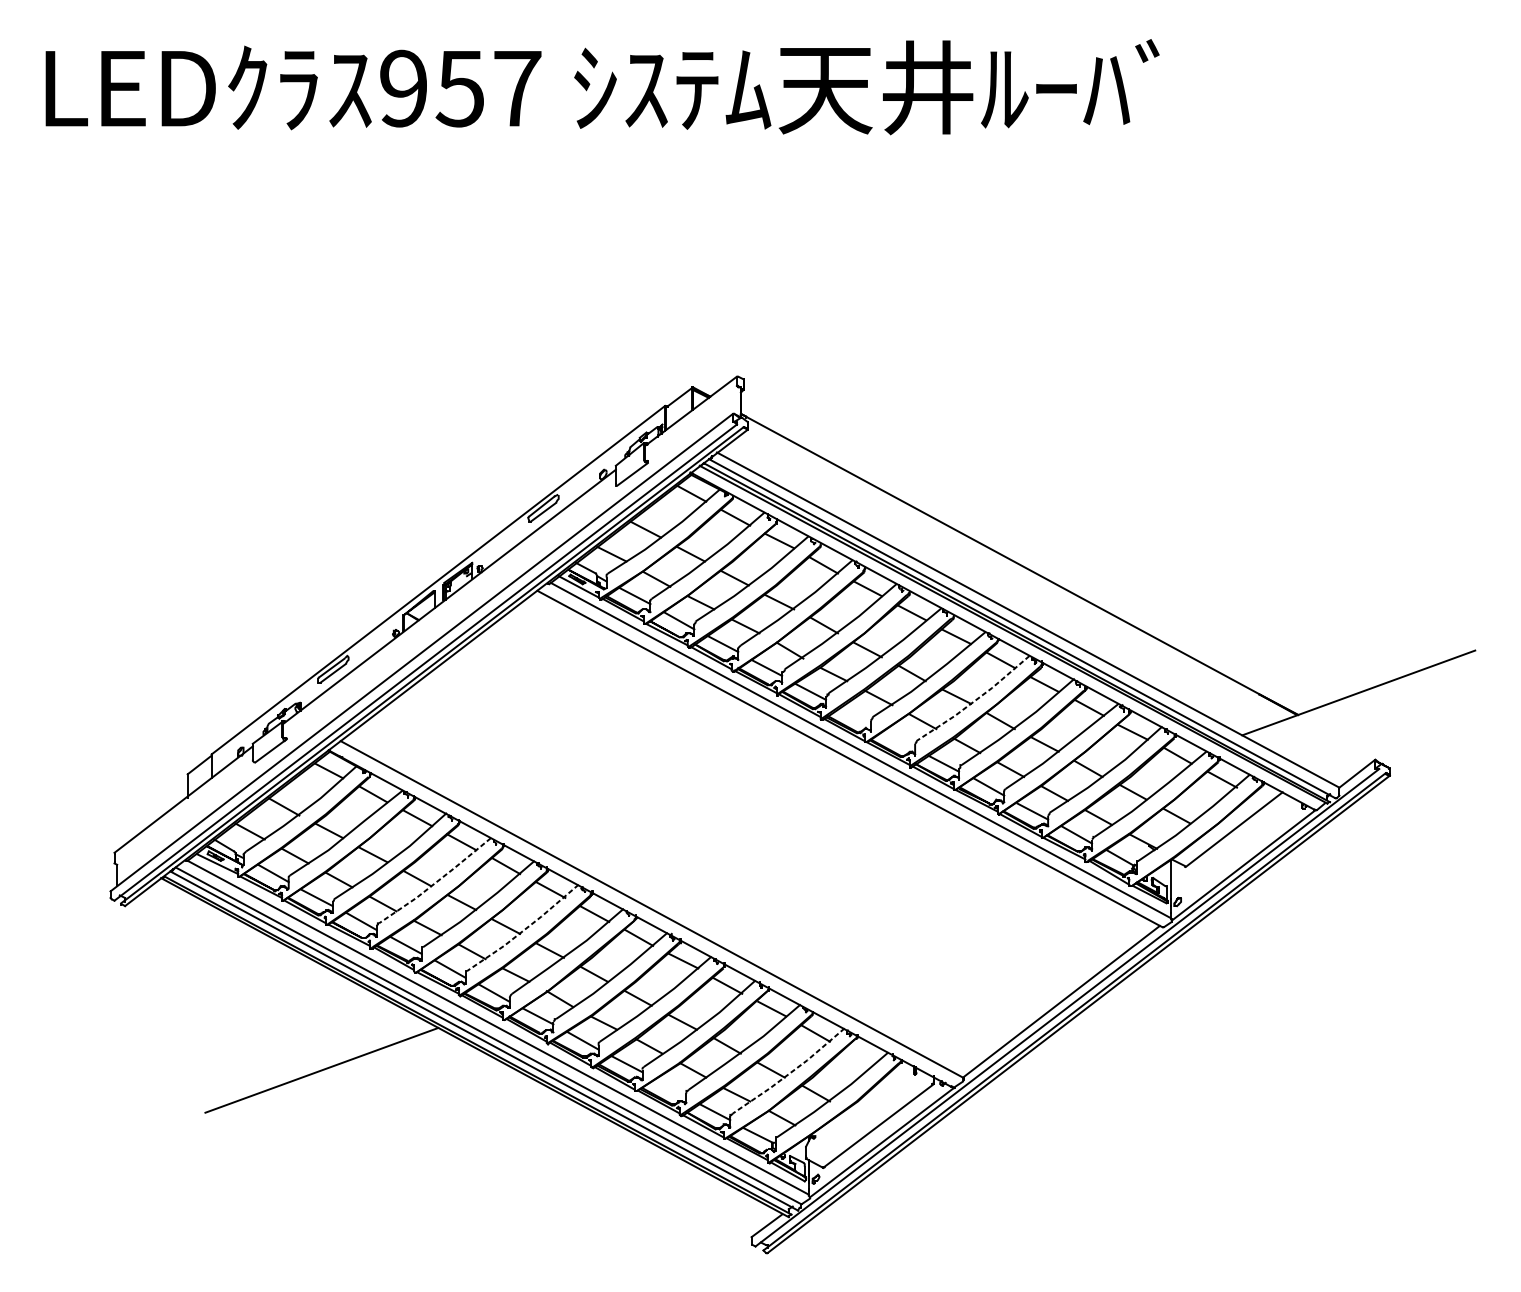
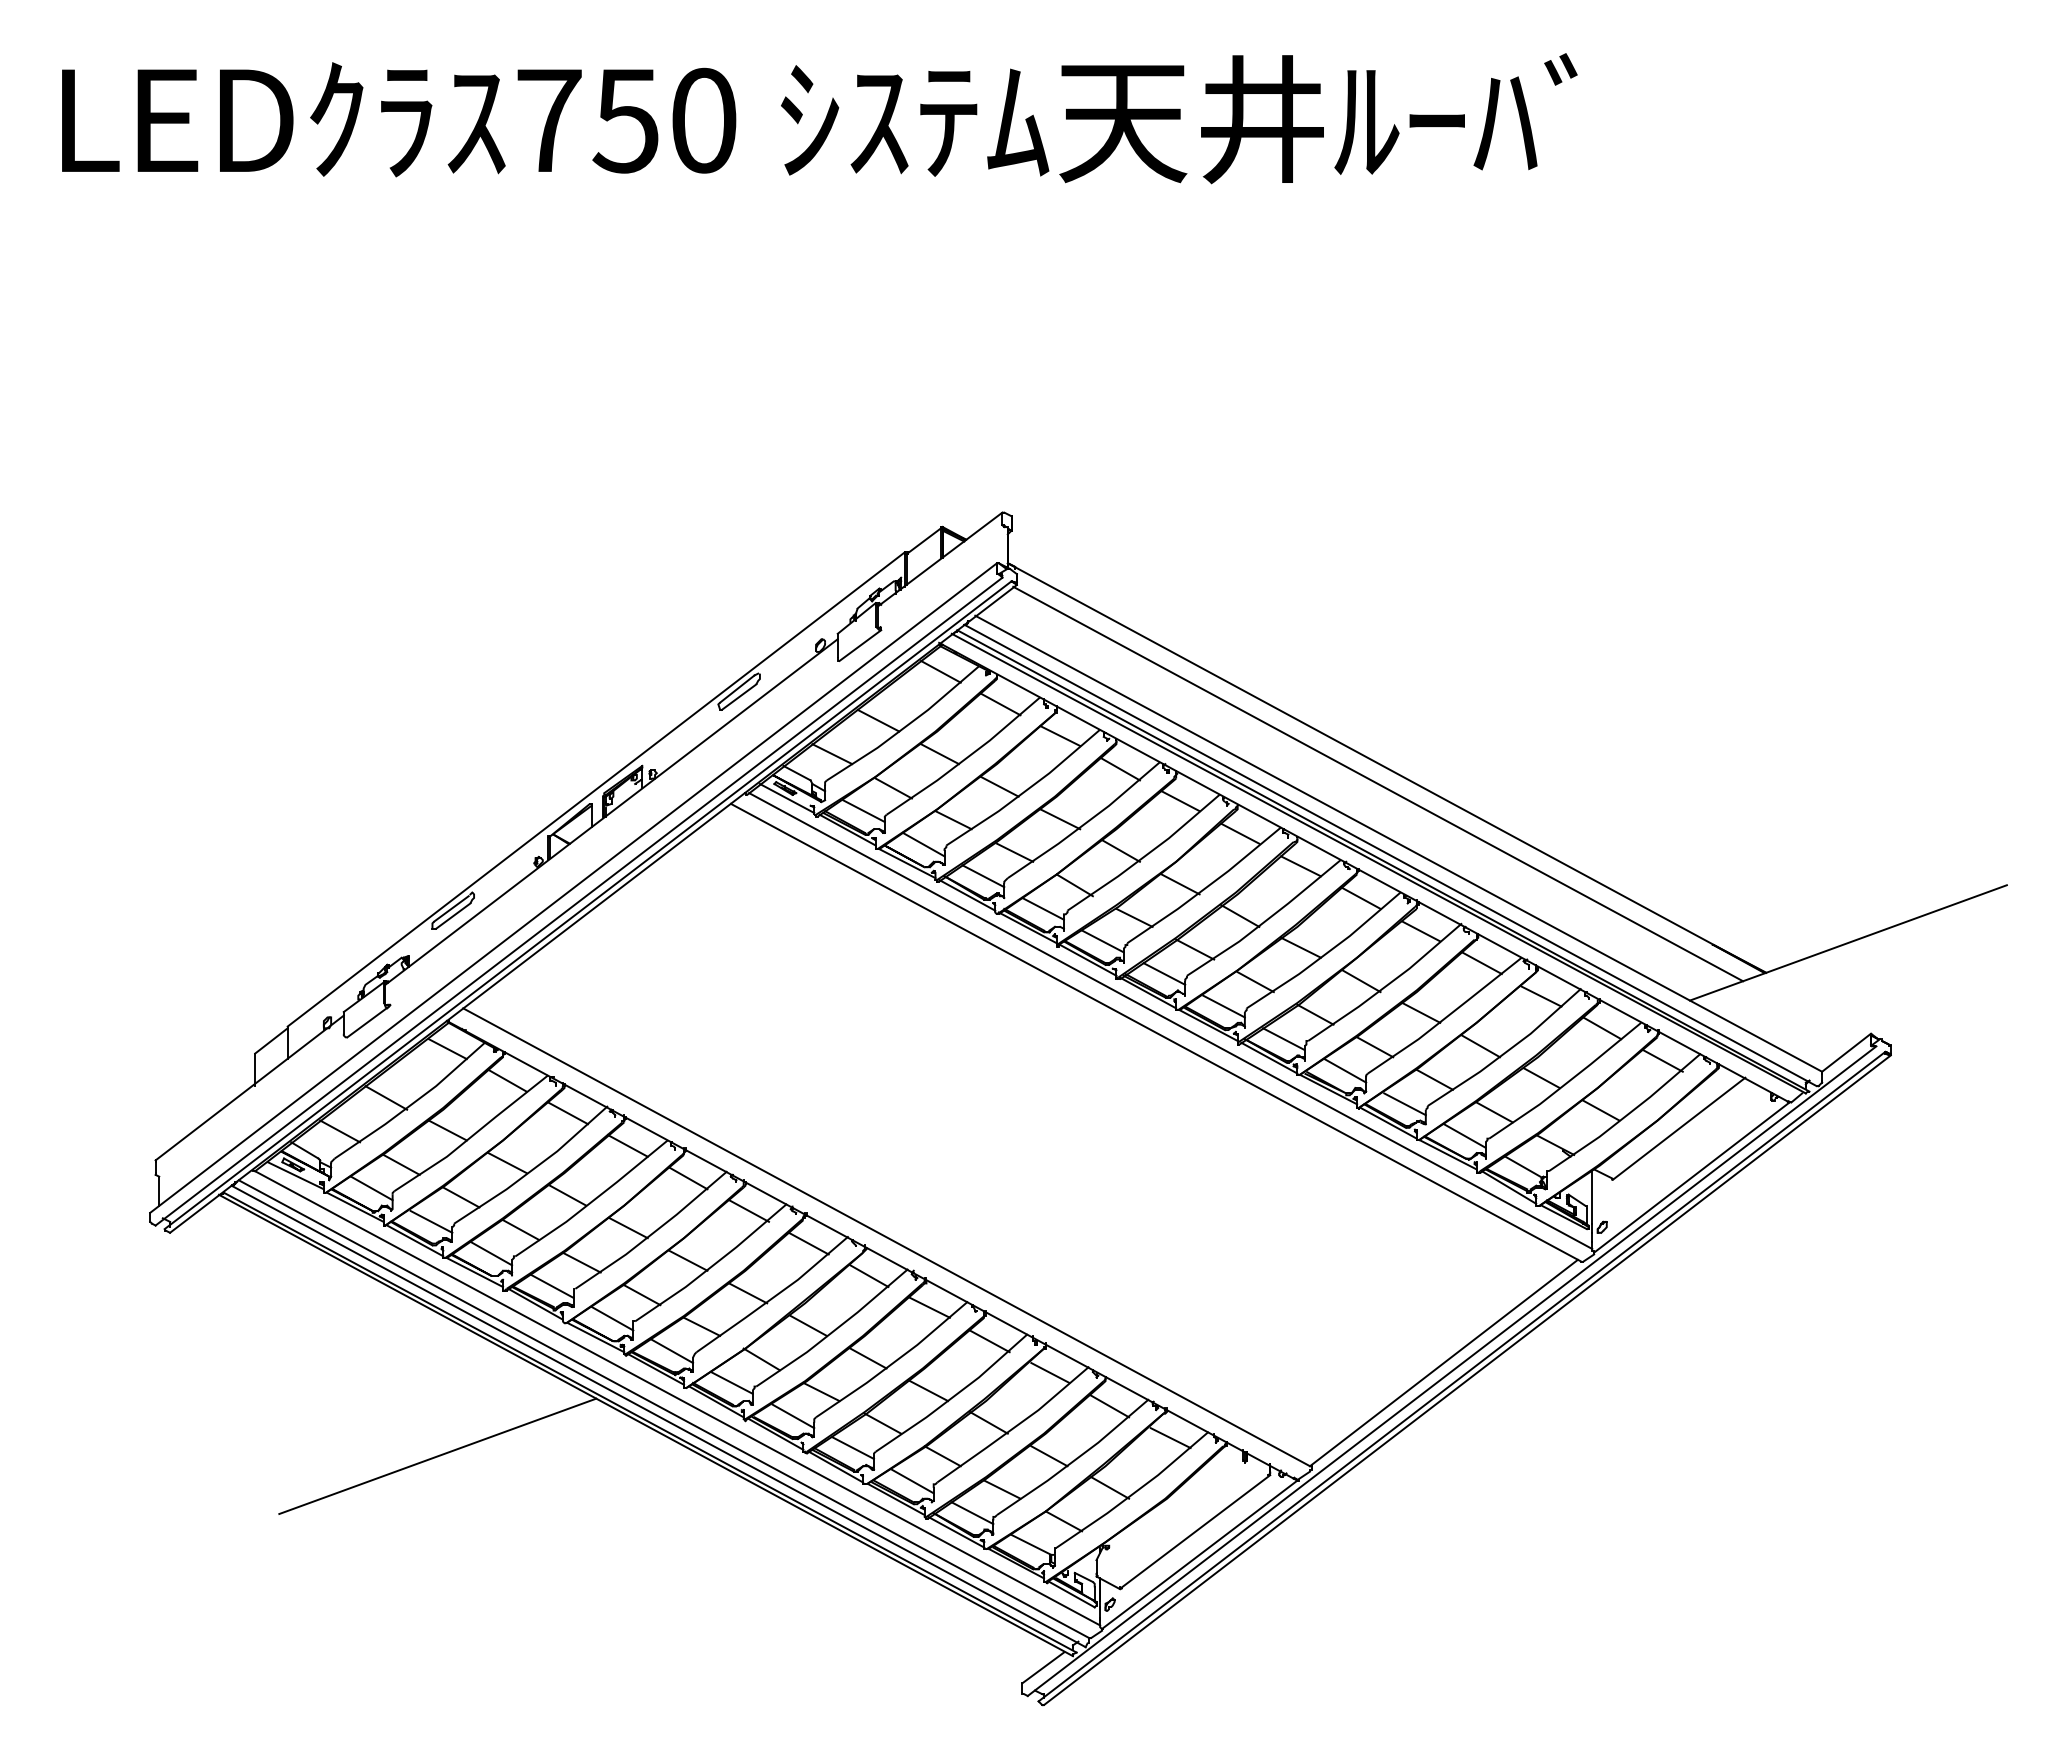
text: (460, 88) -> (626, 120), 957 -> 750
line: (1013, 575) -> (1378, 783), added
line: (975, 700) -> (1326, 953), dashed -> solid
line: (856, 715) -> (1164, 973), added
line: (899, 739) -> (1223, 1006), added
line: (435, 883) -> (592, 1201), dashed -> solid
line: (524, 930) -> (713, 1265), dashed -> solid
line: (860, 1057) -> (1170, 1438), added
line: (789, 1073) -> (1074, 1460), dashed -> solid
line: (670, 1088) -> (912, 1481), added

